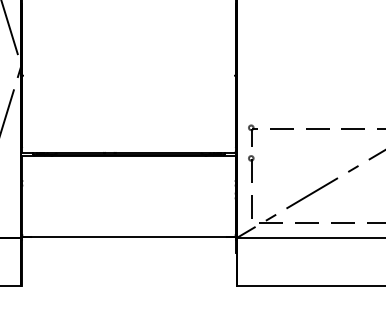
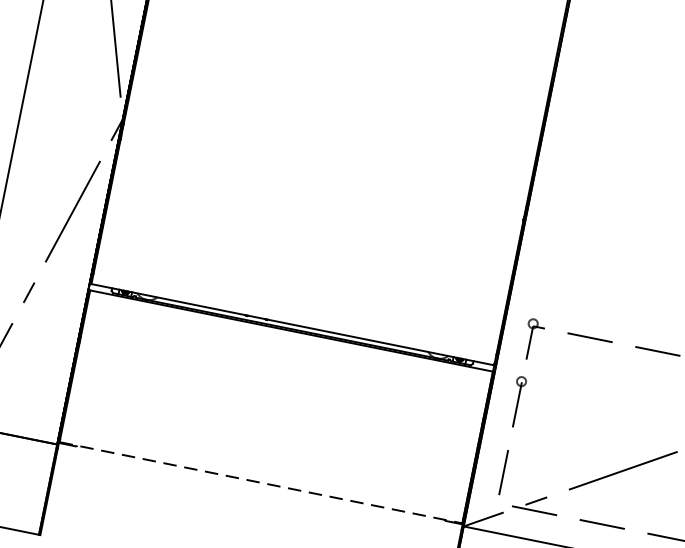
line: (129, 236) -> (262, 482), solid -> dashed

